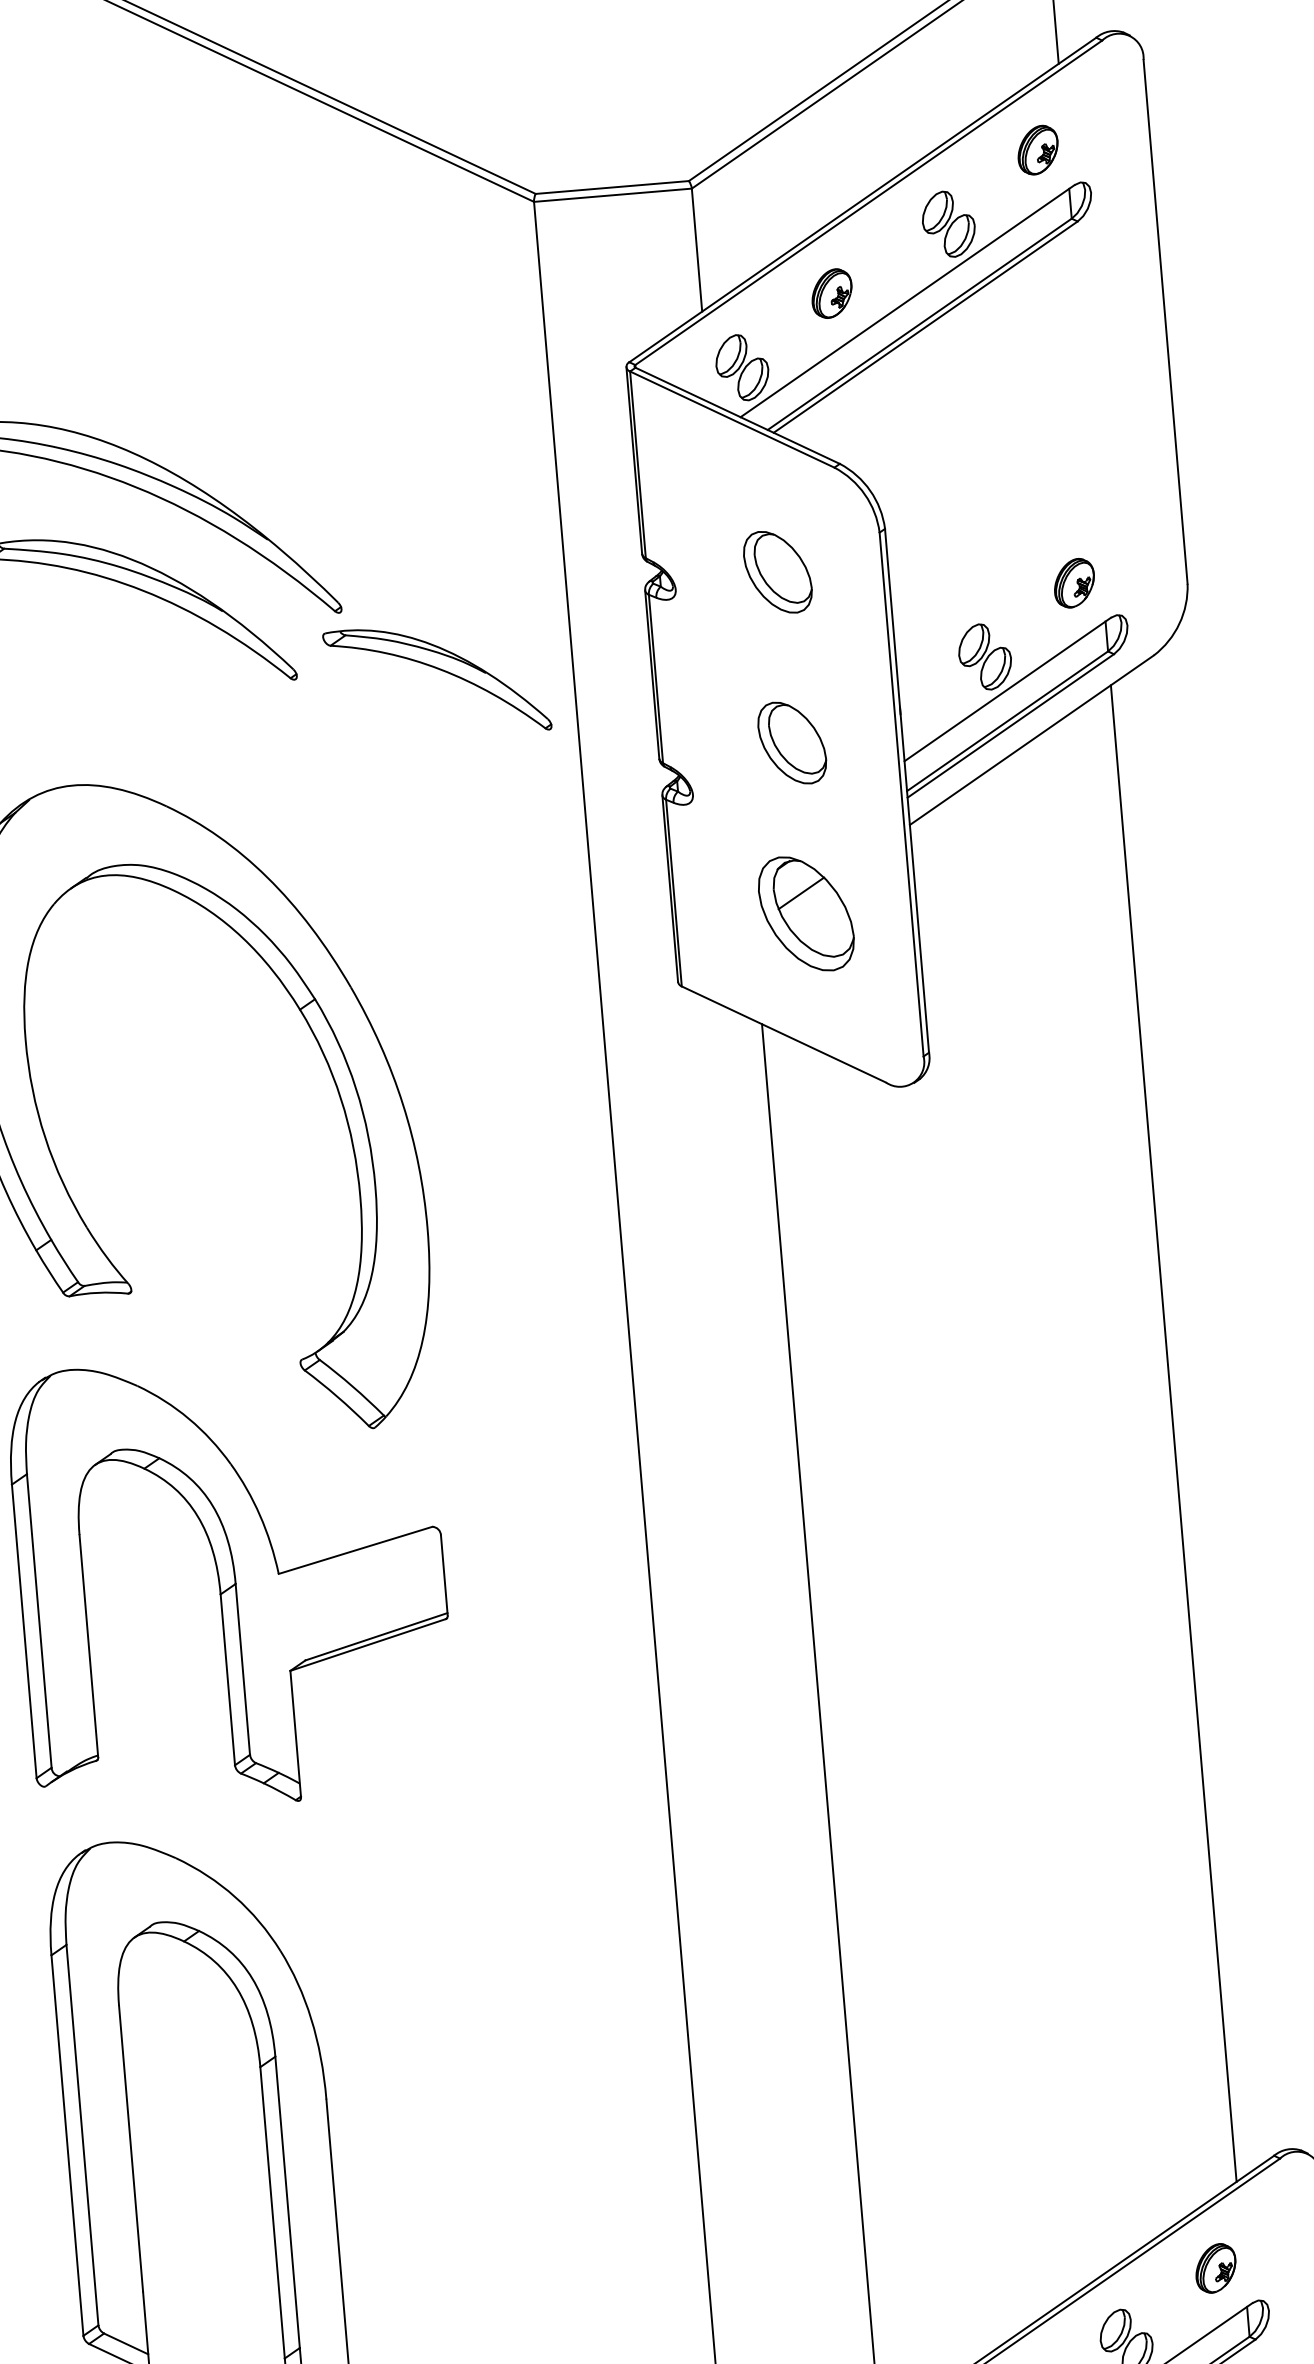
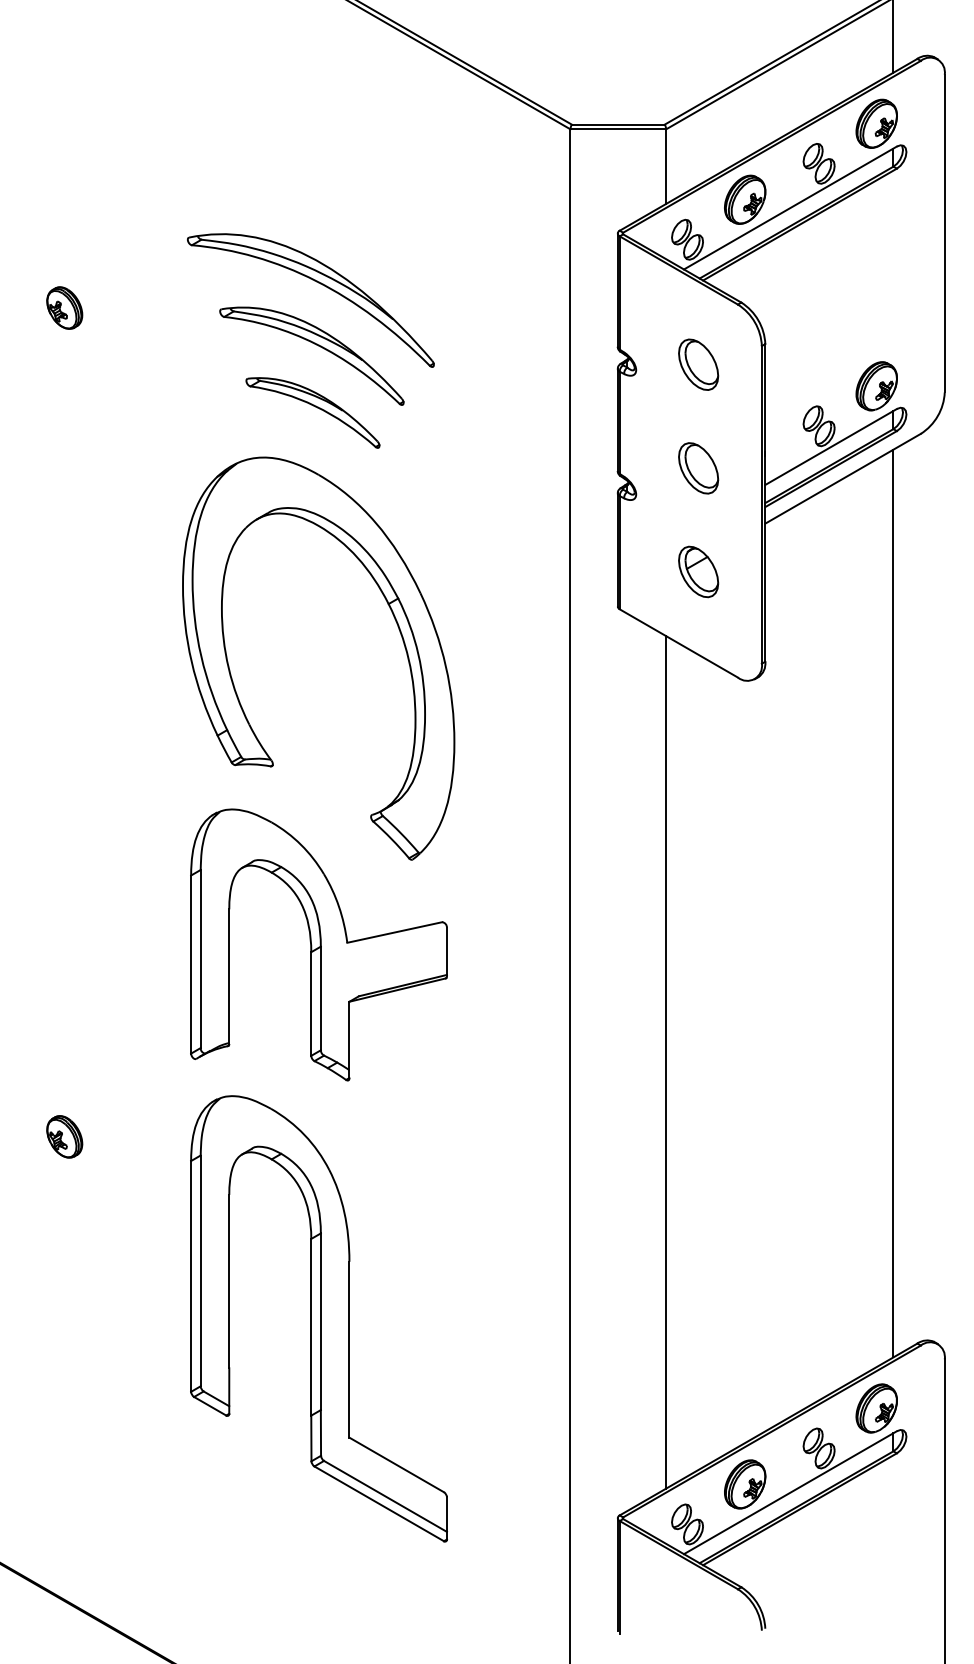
part: (1037, 149) -> (876, 123), size x1.67
part: (832, 293) -> (745, 199), size x1.67
part: (1074, 583) -> (876, 386), size x1.67
part: (436, 680) -> (312, 412), moved
part: (806, 913) -> (698, 571), size x0.71
part: (1215, 2268) -> (876, 1408), size x1.67

